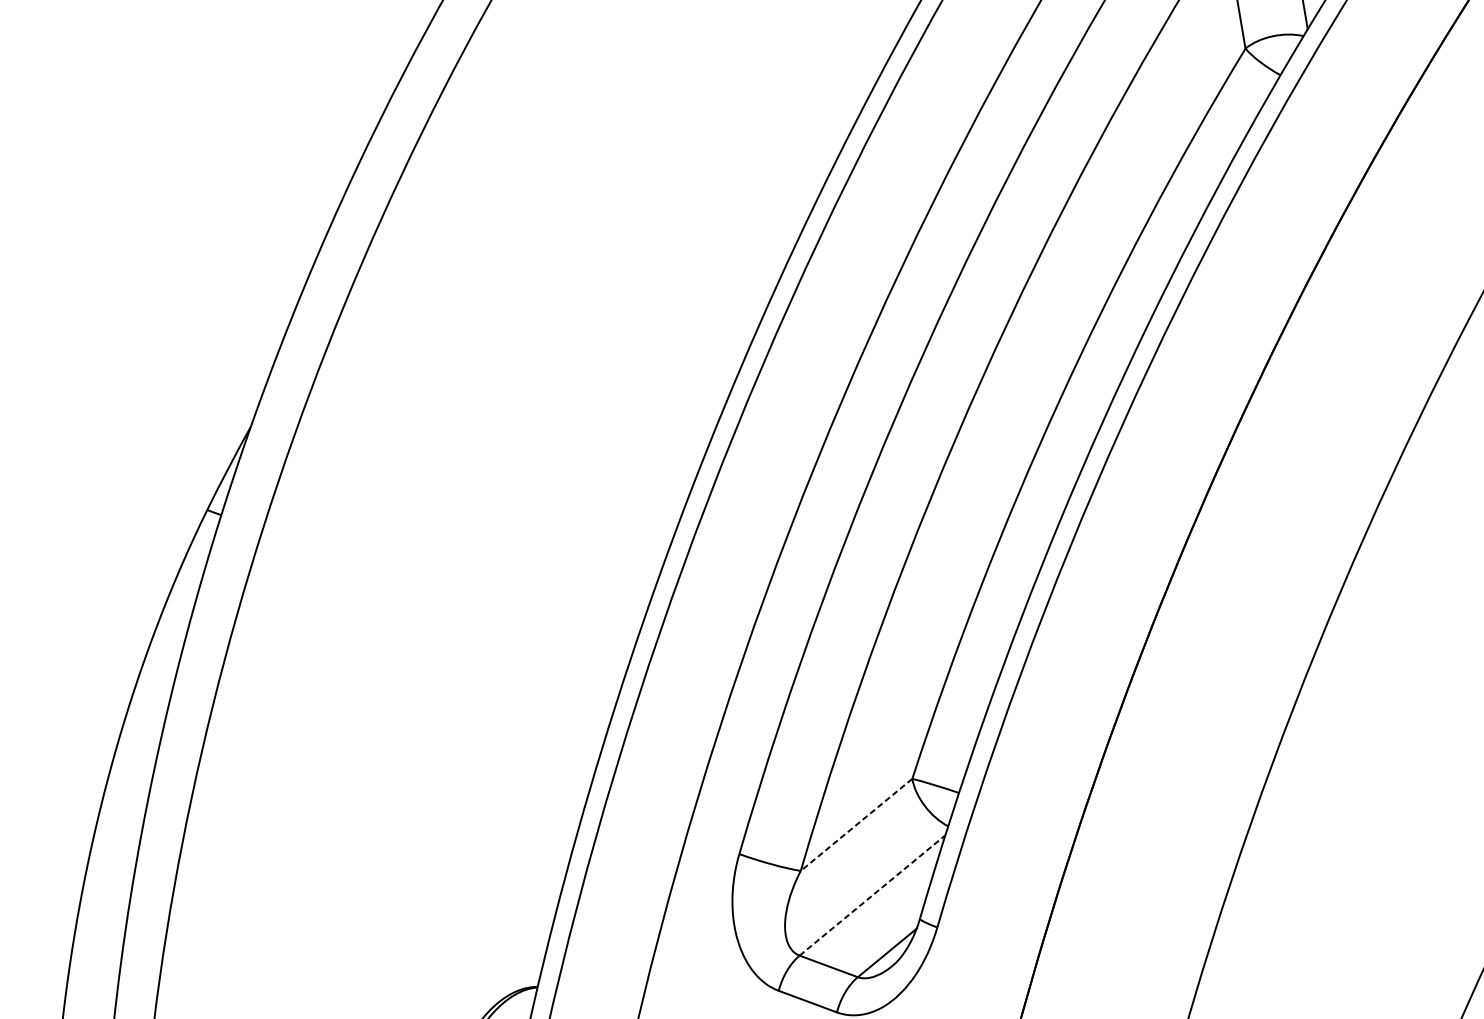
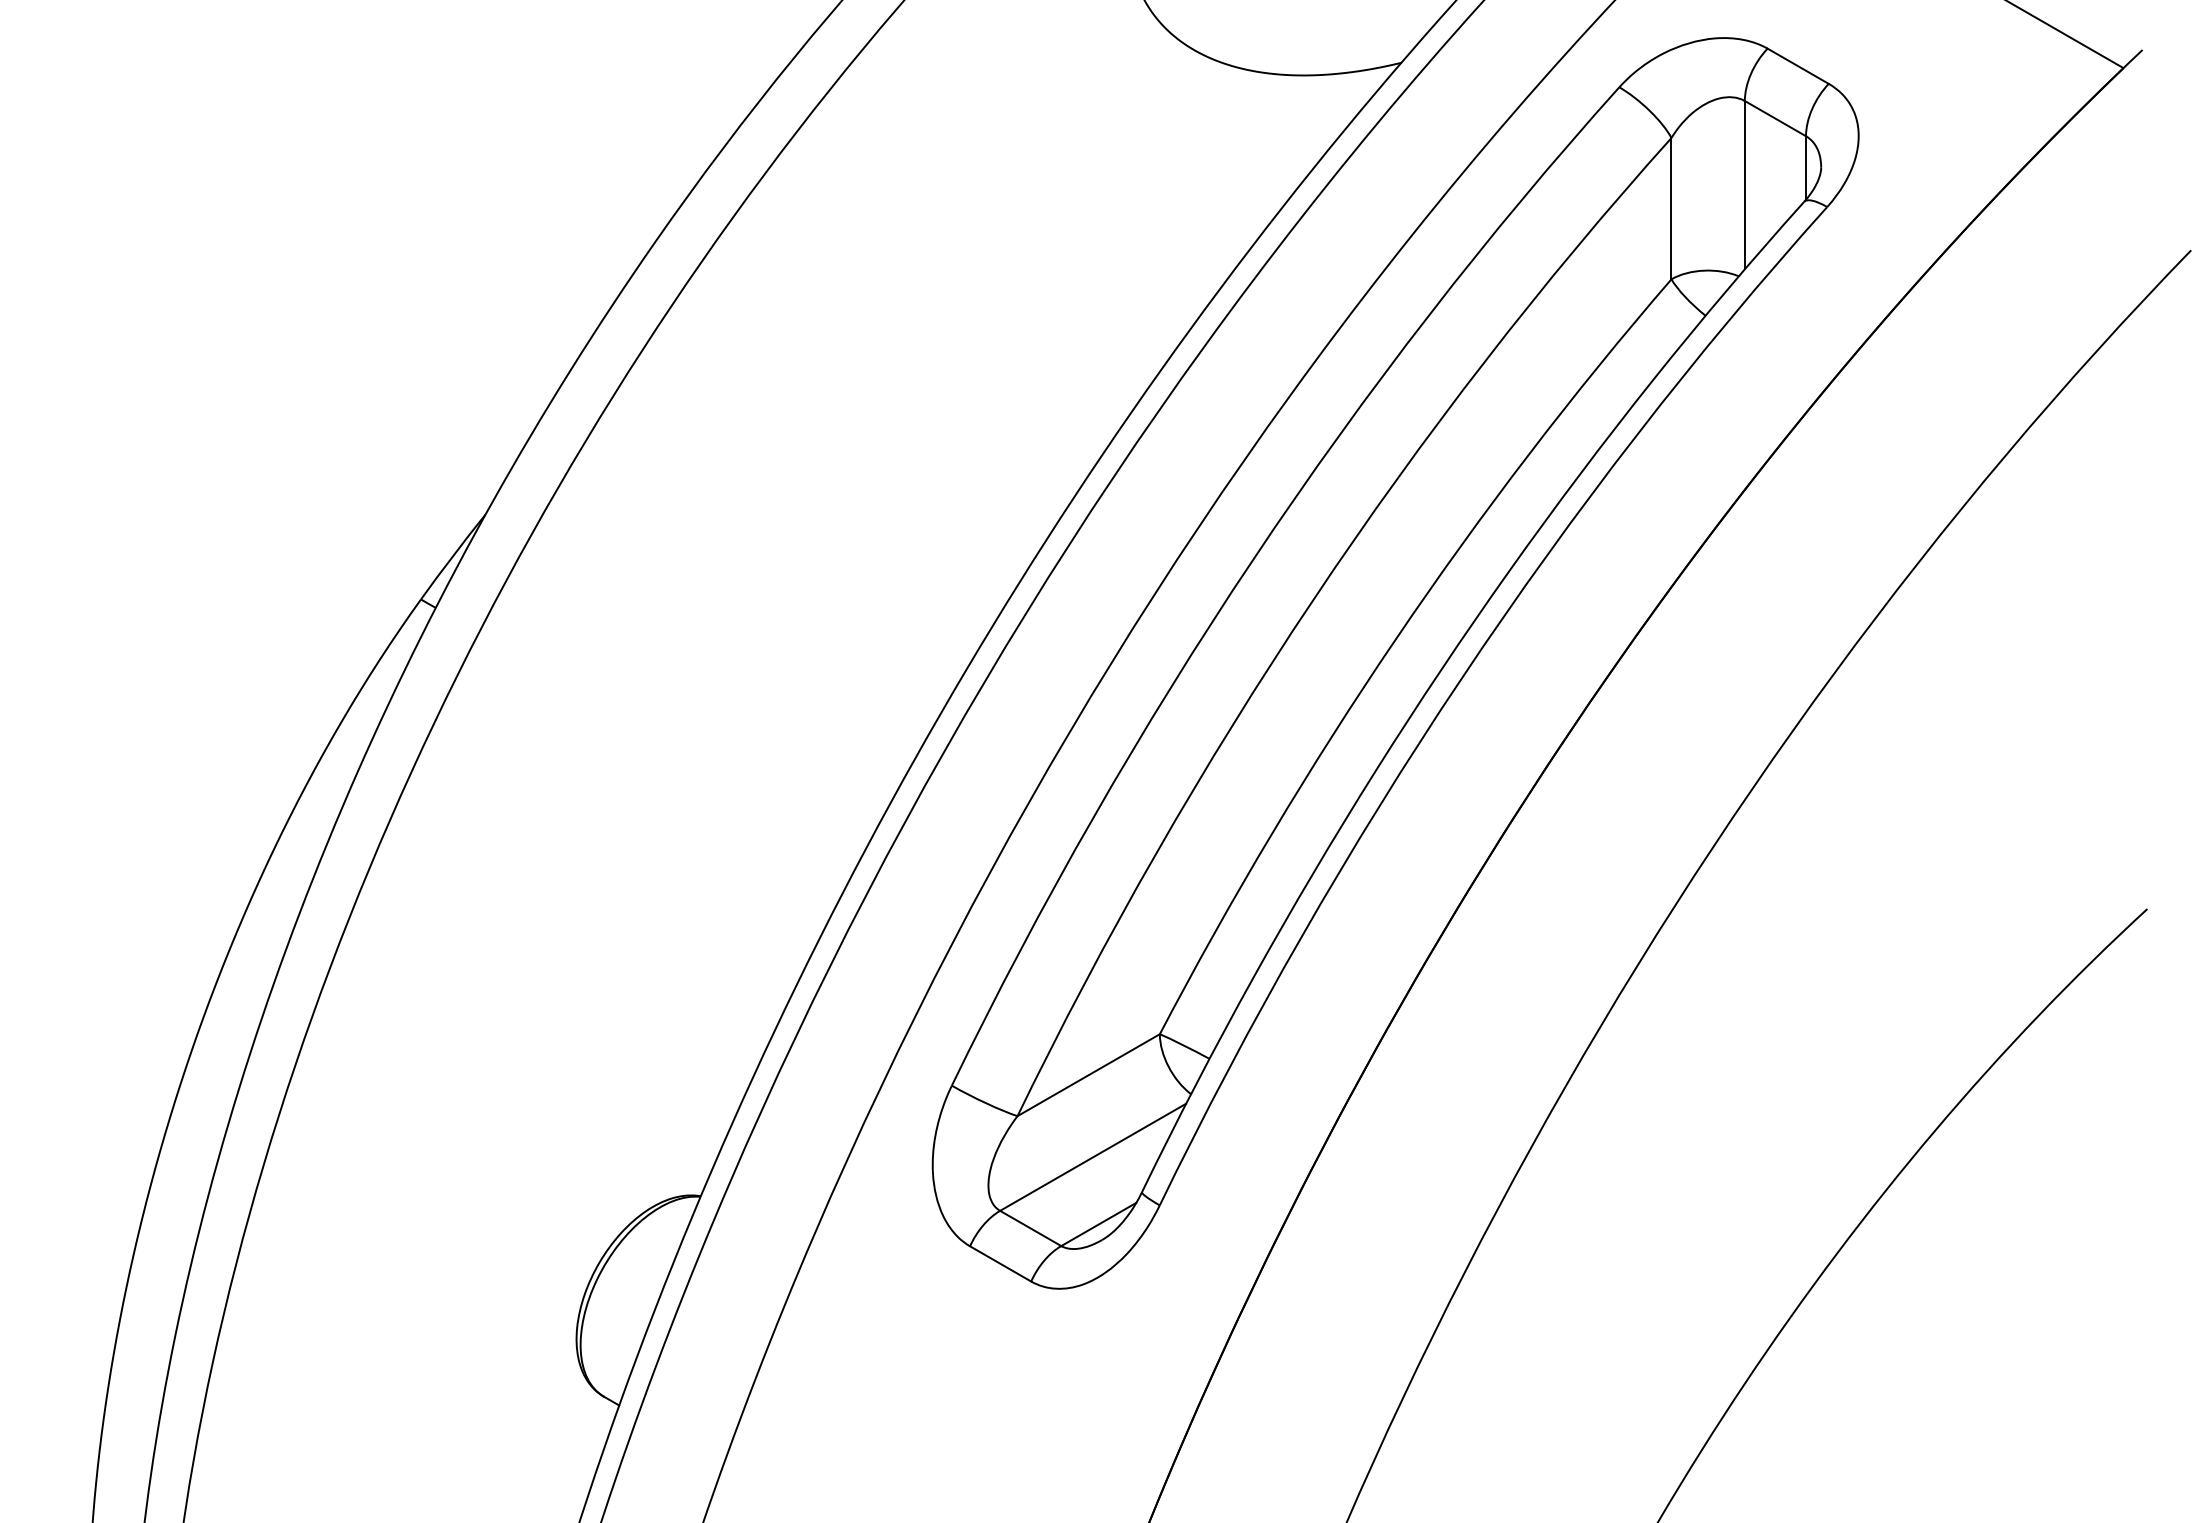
line: (856, 825) -> (1088, 1075), dashed -> solid
line: (872, 895) -> (1093, 1157), dashed -> solid

